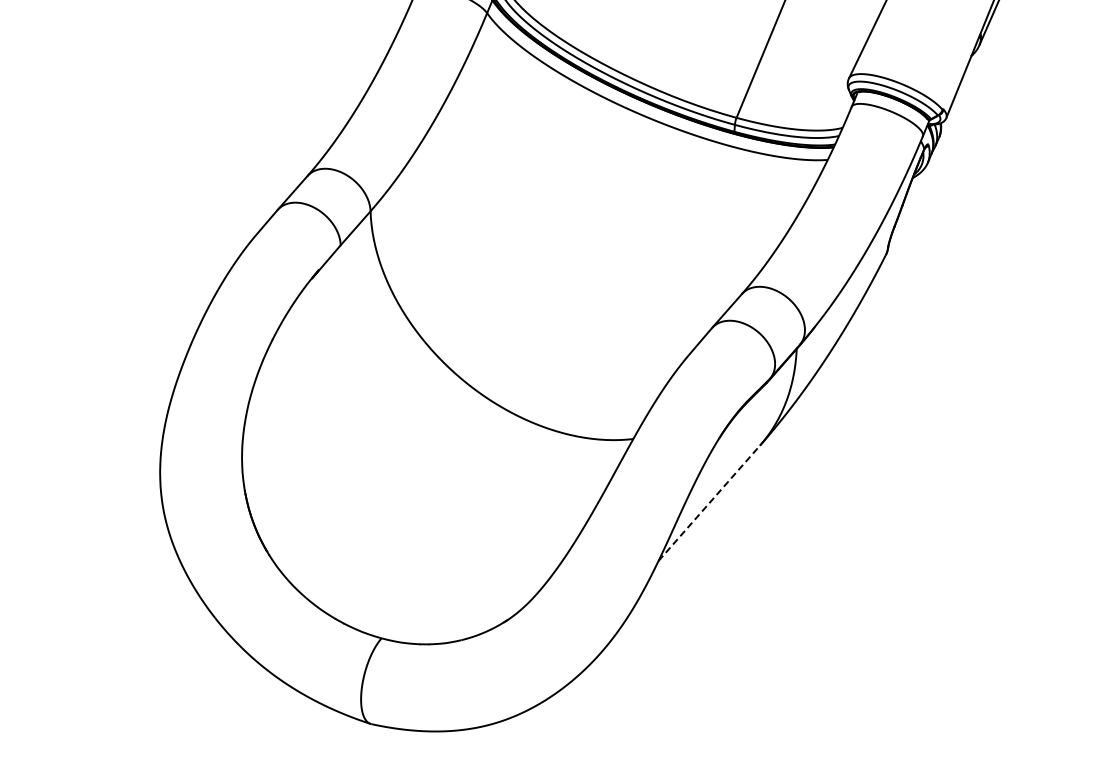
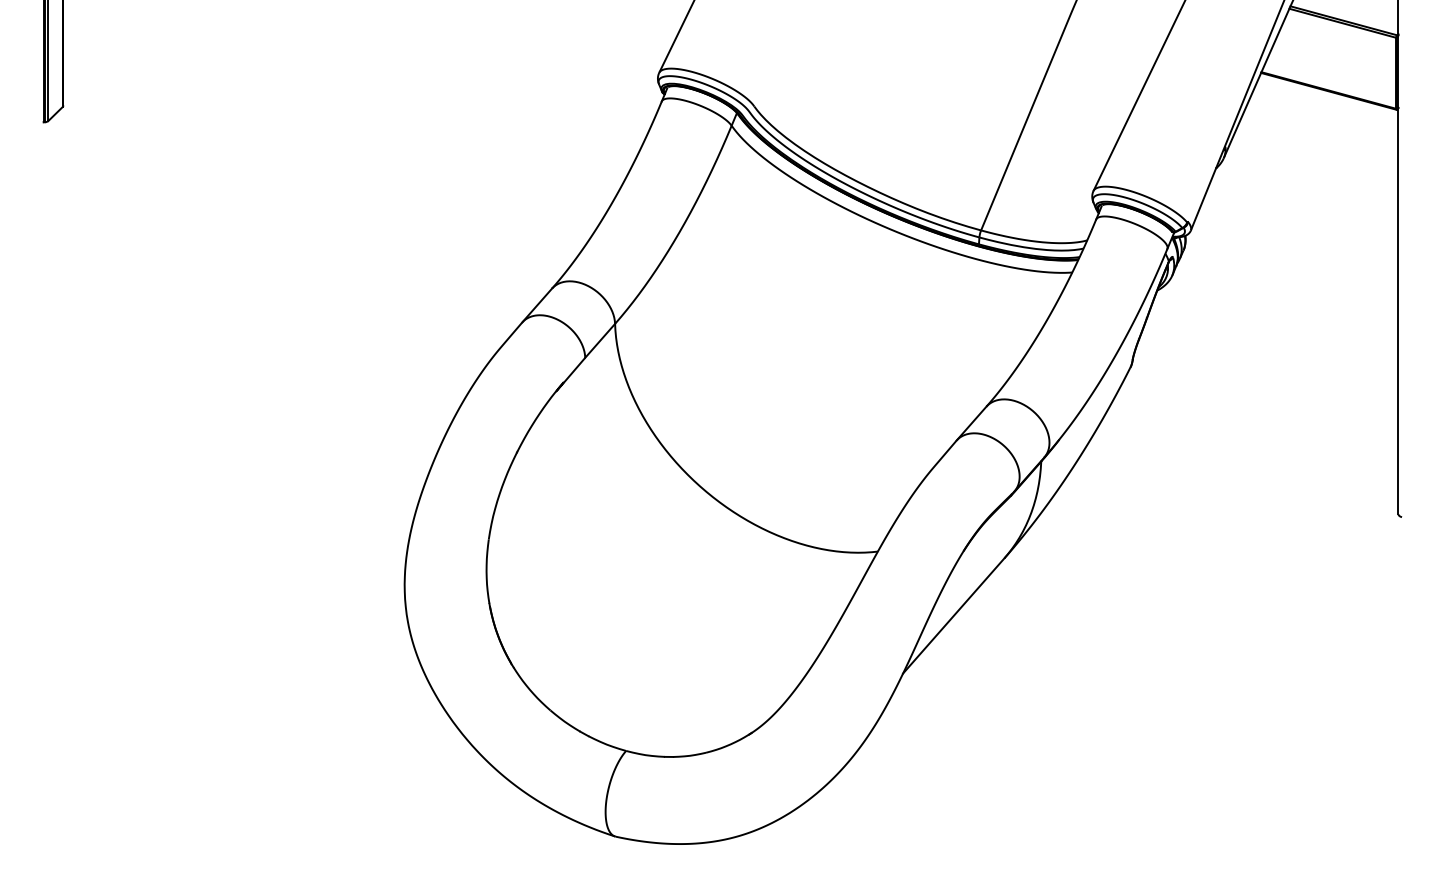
line: (708, 502) -> (953, 615), dashed -> solid

